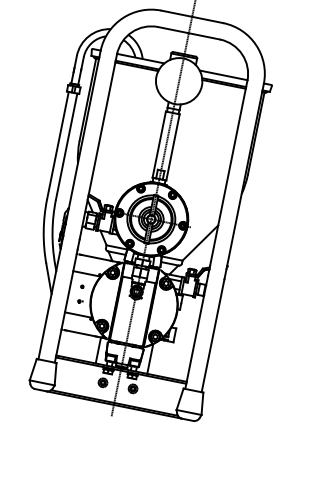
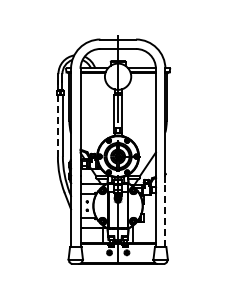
line: (57, 146) -> (57, 126), solid -> dashed
line: (213, 336) -> (165, 214), solid -> dashed

